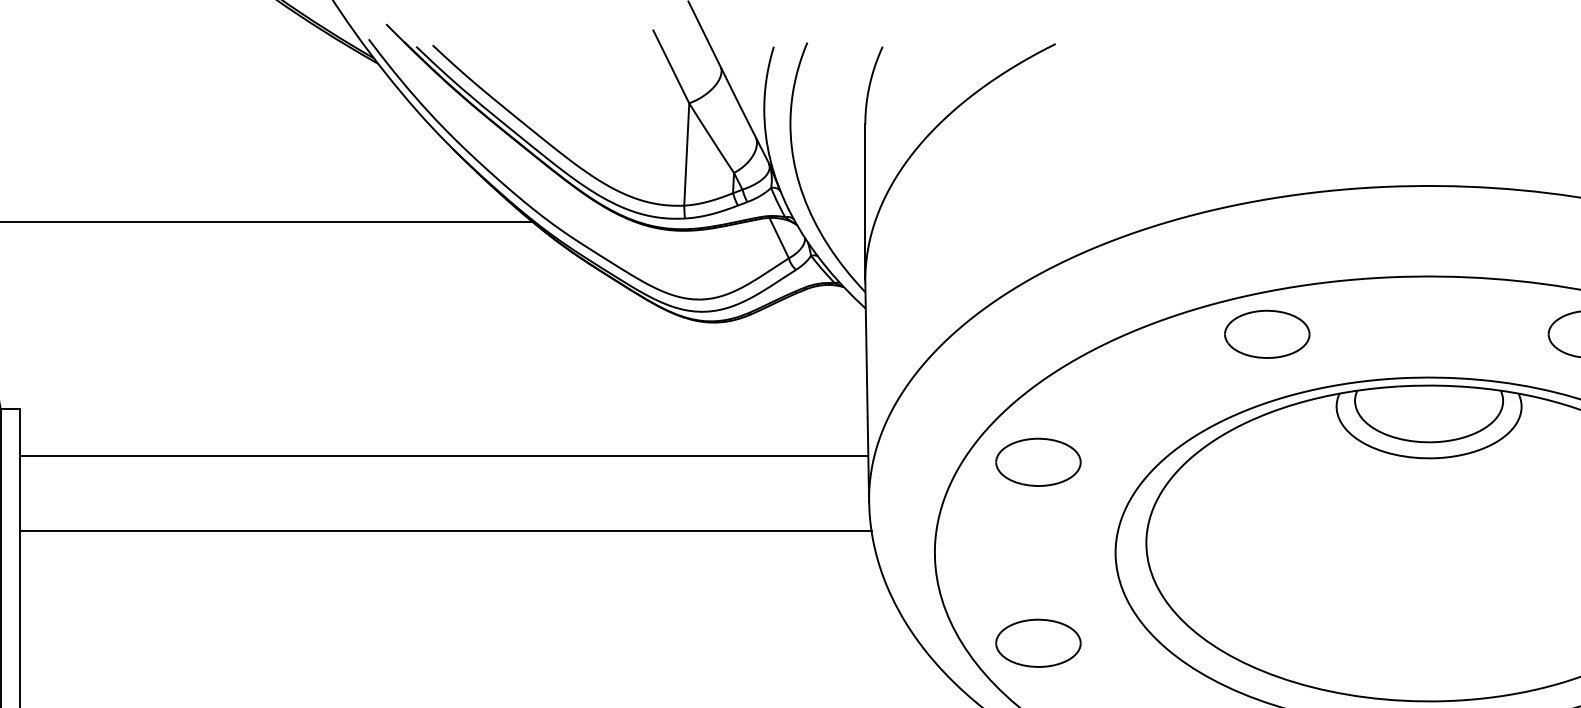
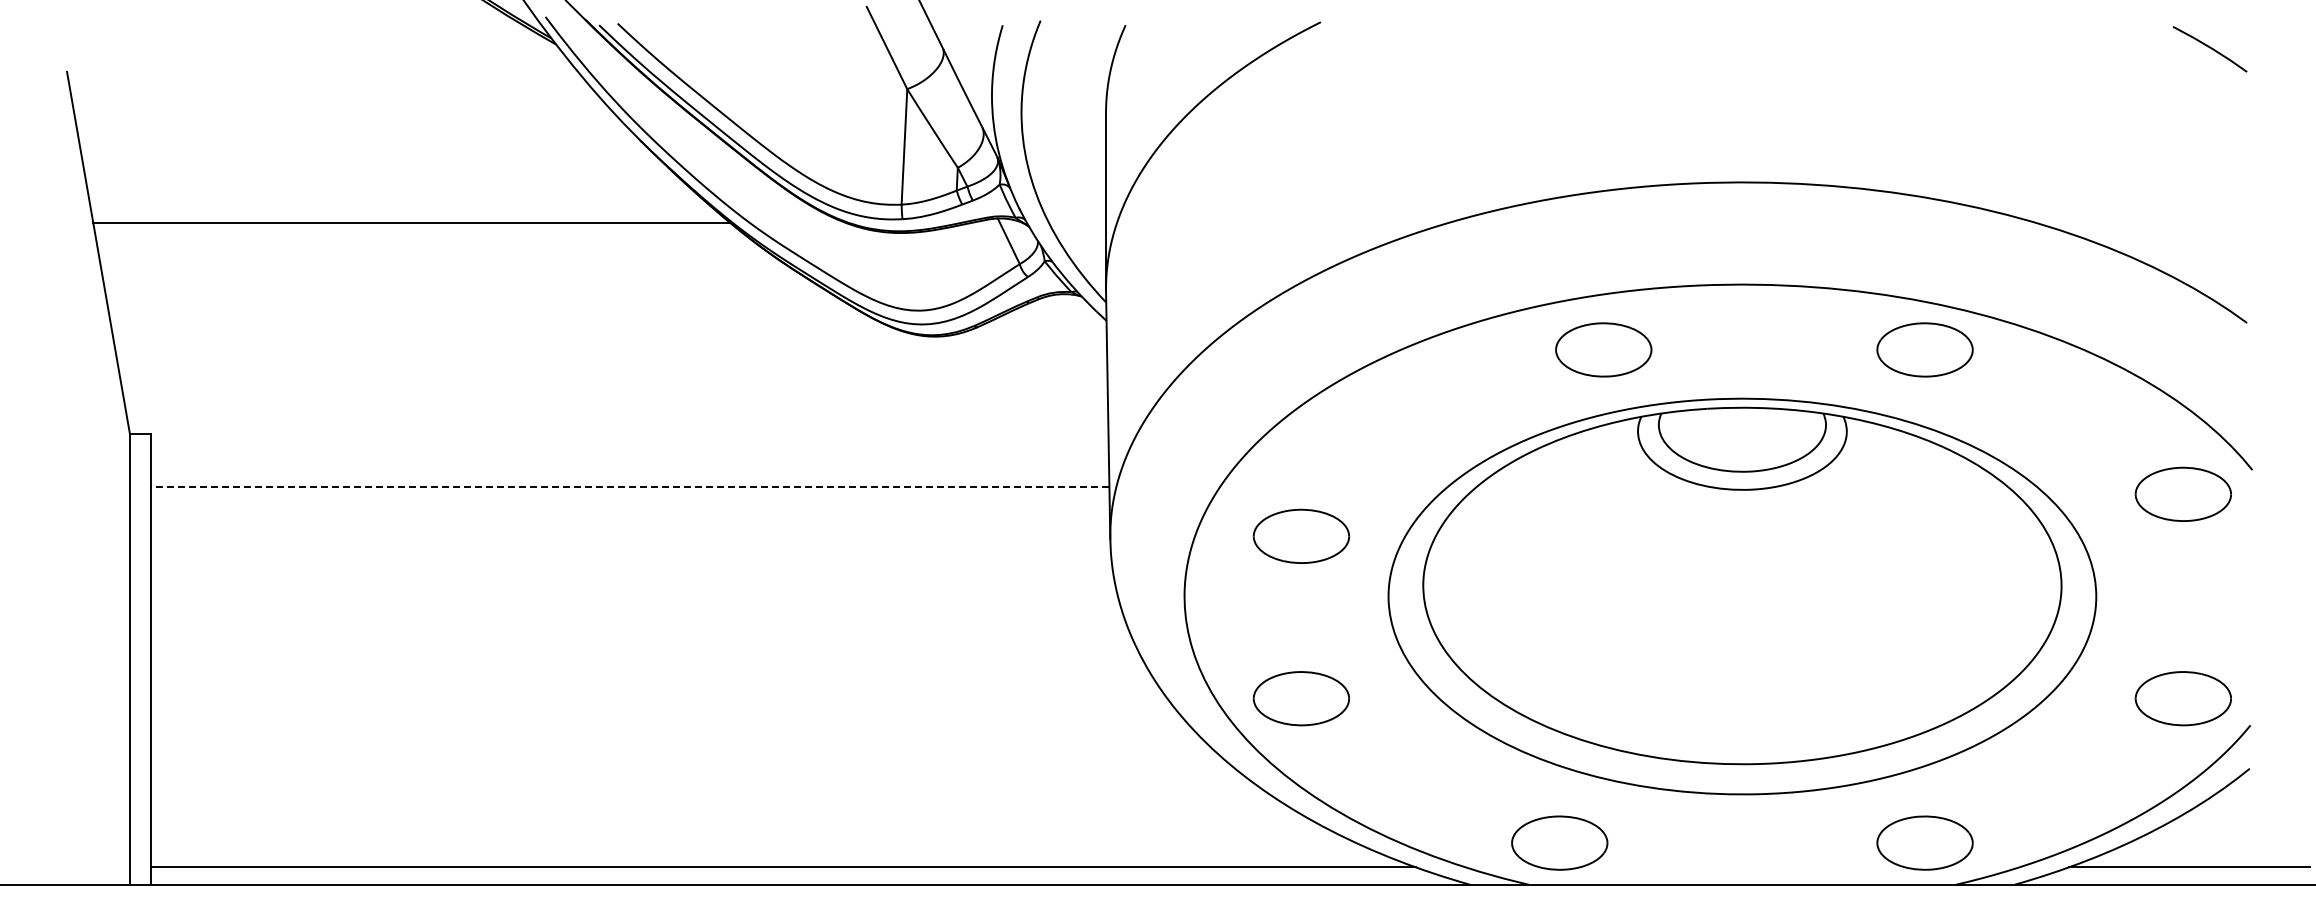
part: (1267, 333) -> (1603, 349), moved
line: (444, 456) -> (630, 487), solid -> dashed
part: (1038, 461) -> (1301, 535), moved
line: (445, 530) -> (632, 571), removed

